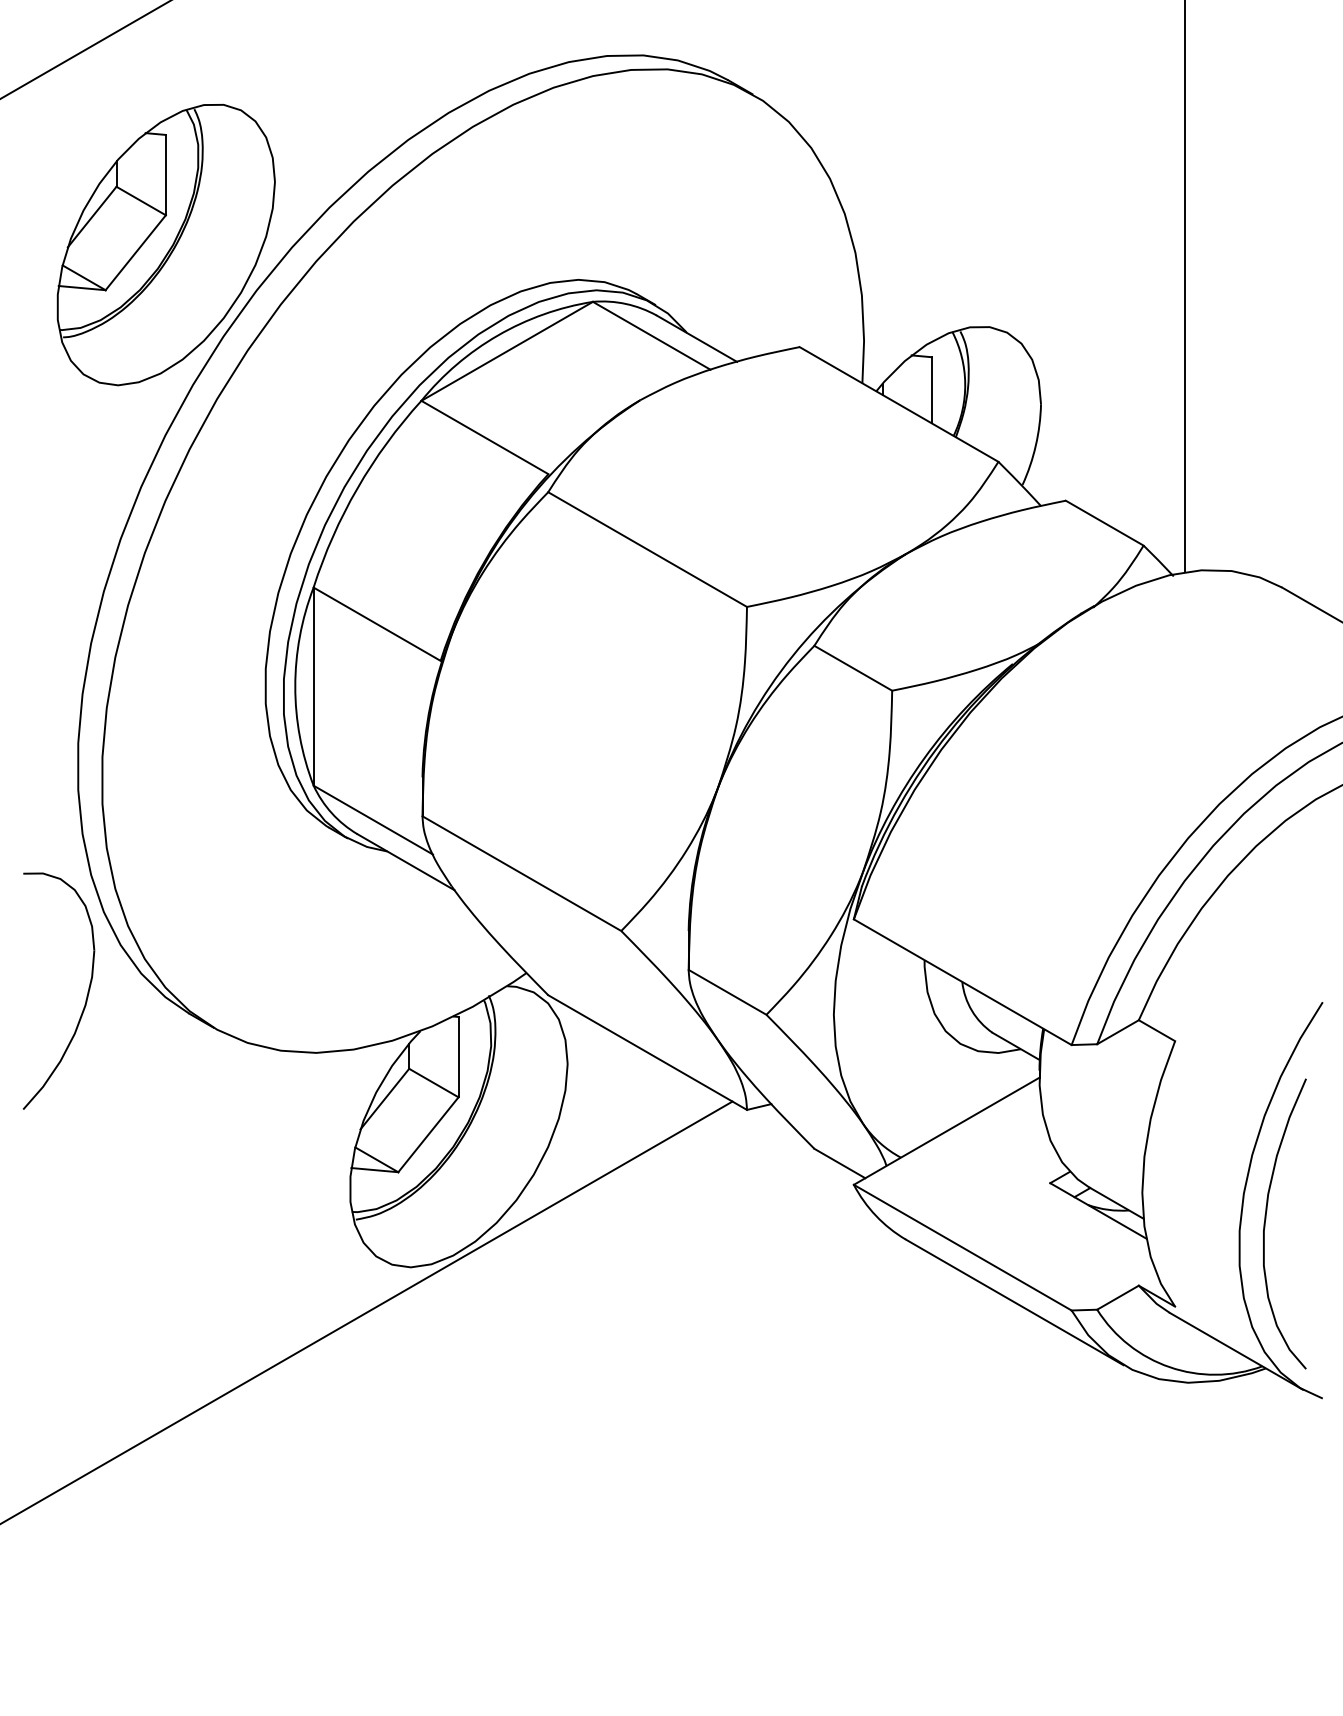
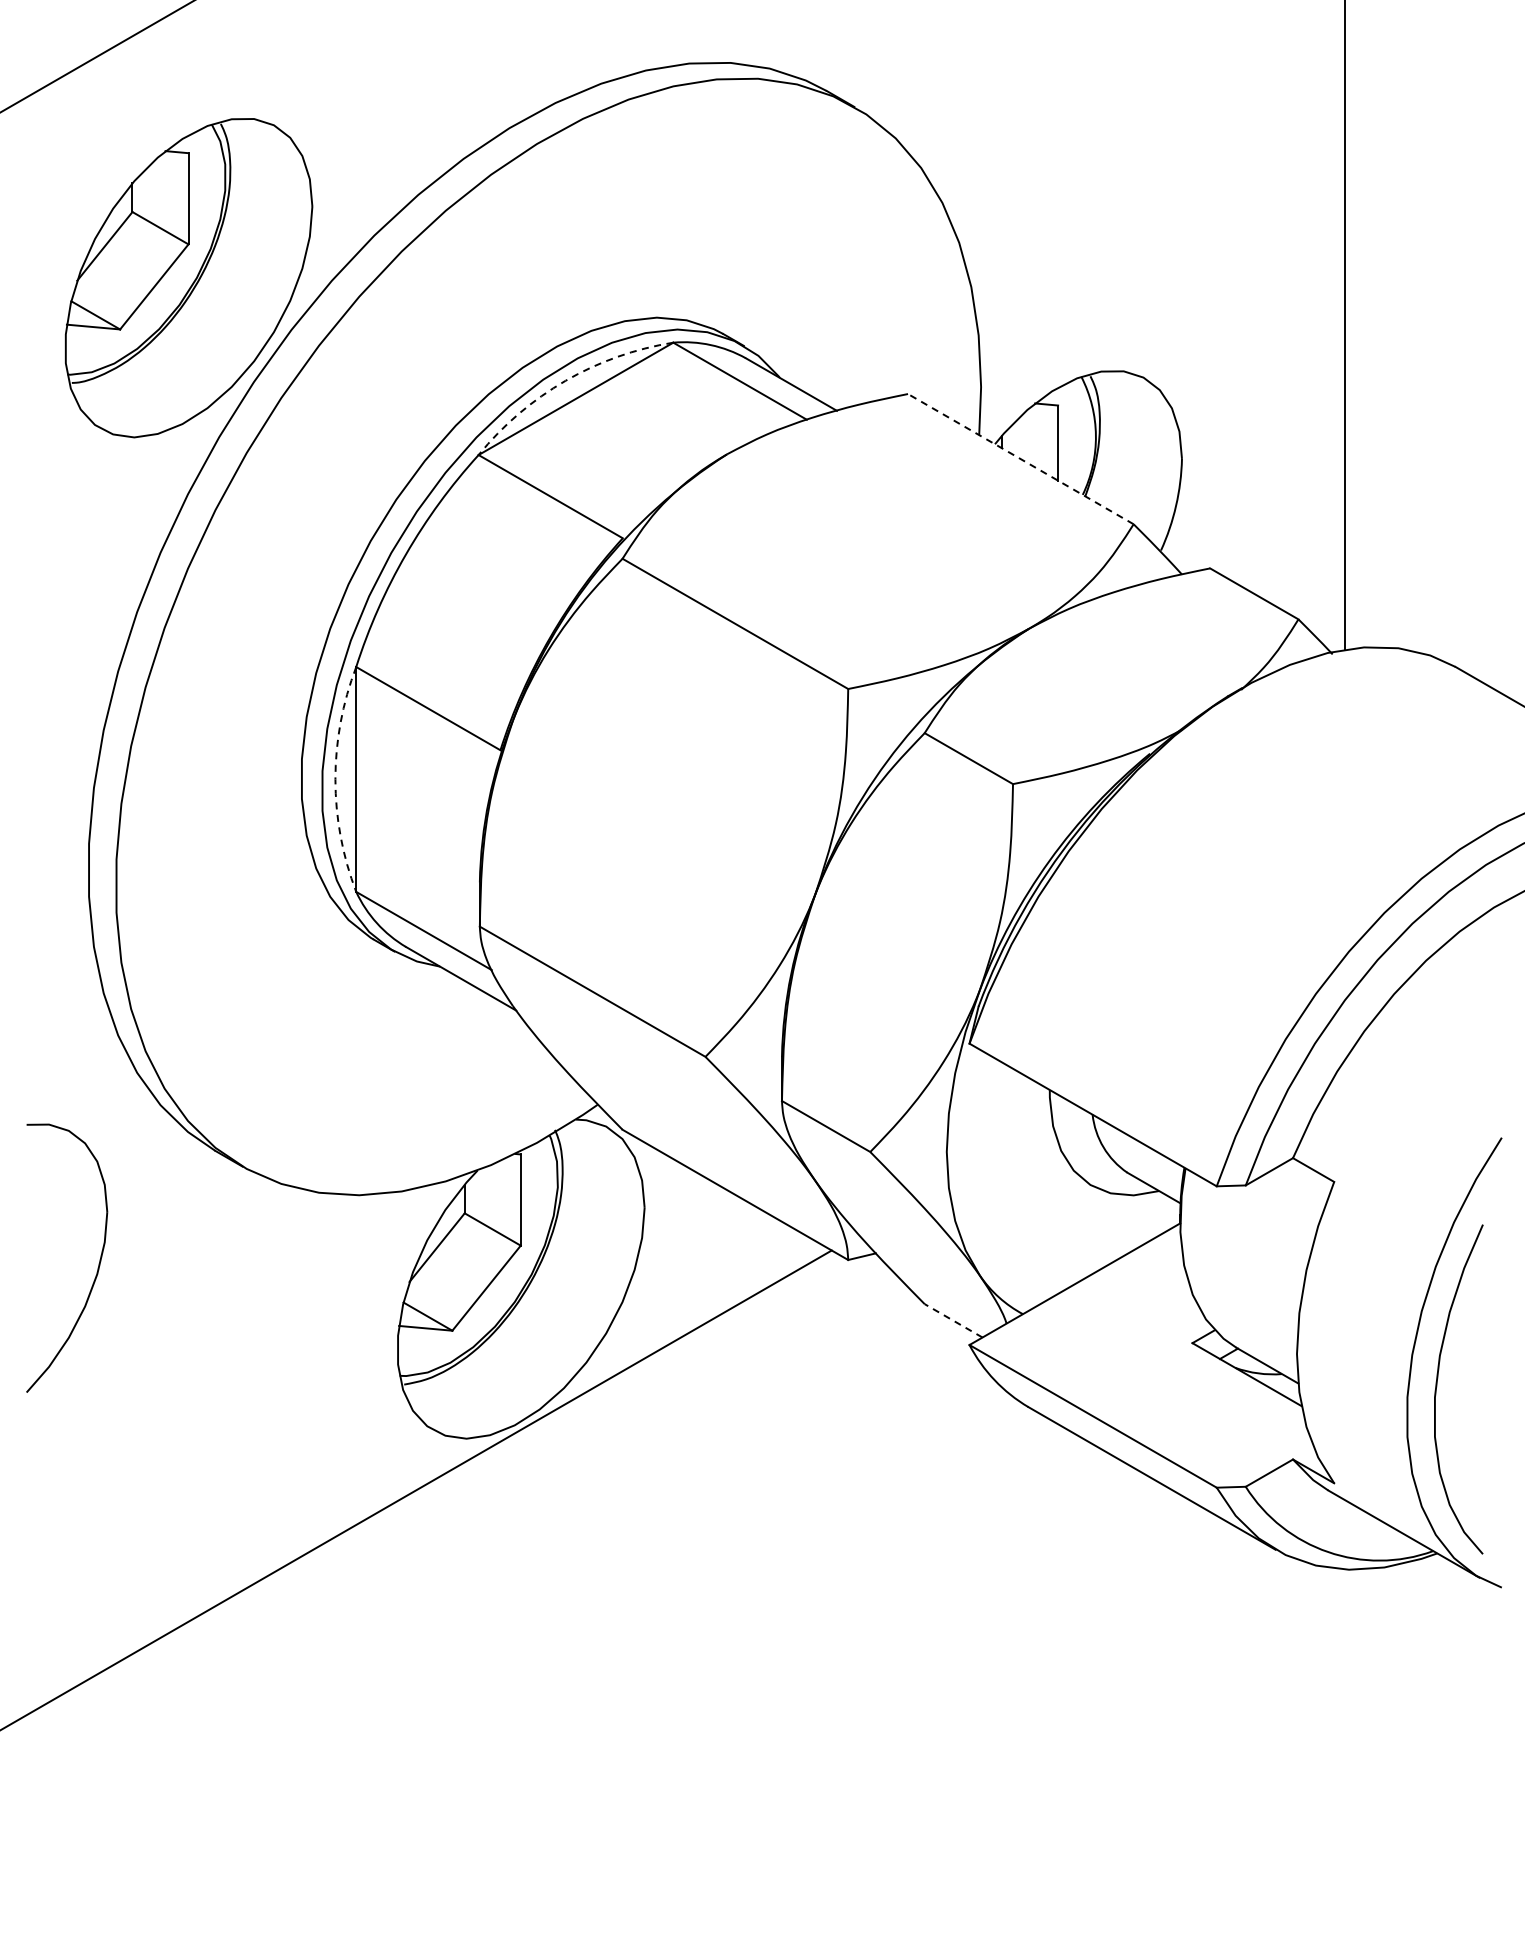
arc: (497, 335) -> (565, 380), solid -> dashed
line: (898, 403) -> (1020, 458), solid -> dashed
arc: (295, 686) -> (335, 779), solid -> dashed
part: (86, 995) -> (98, 1263), moved
line: (839, 1163) -> (953, 1320), solid -> dashed

